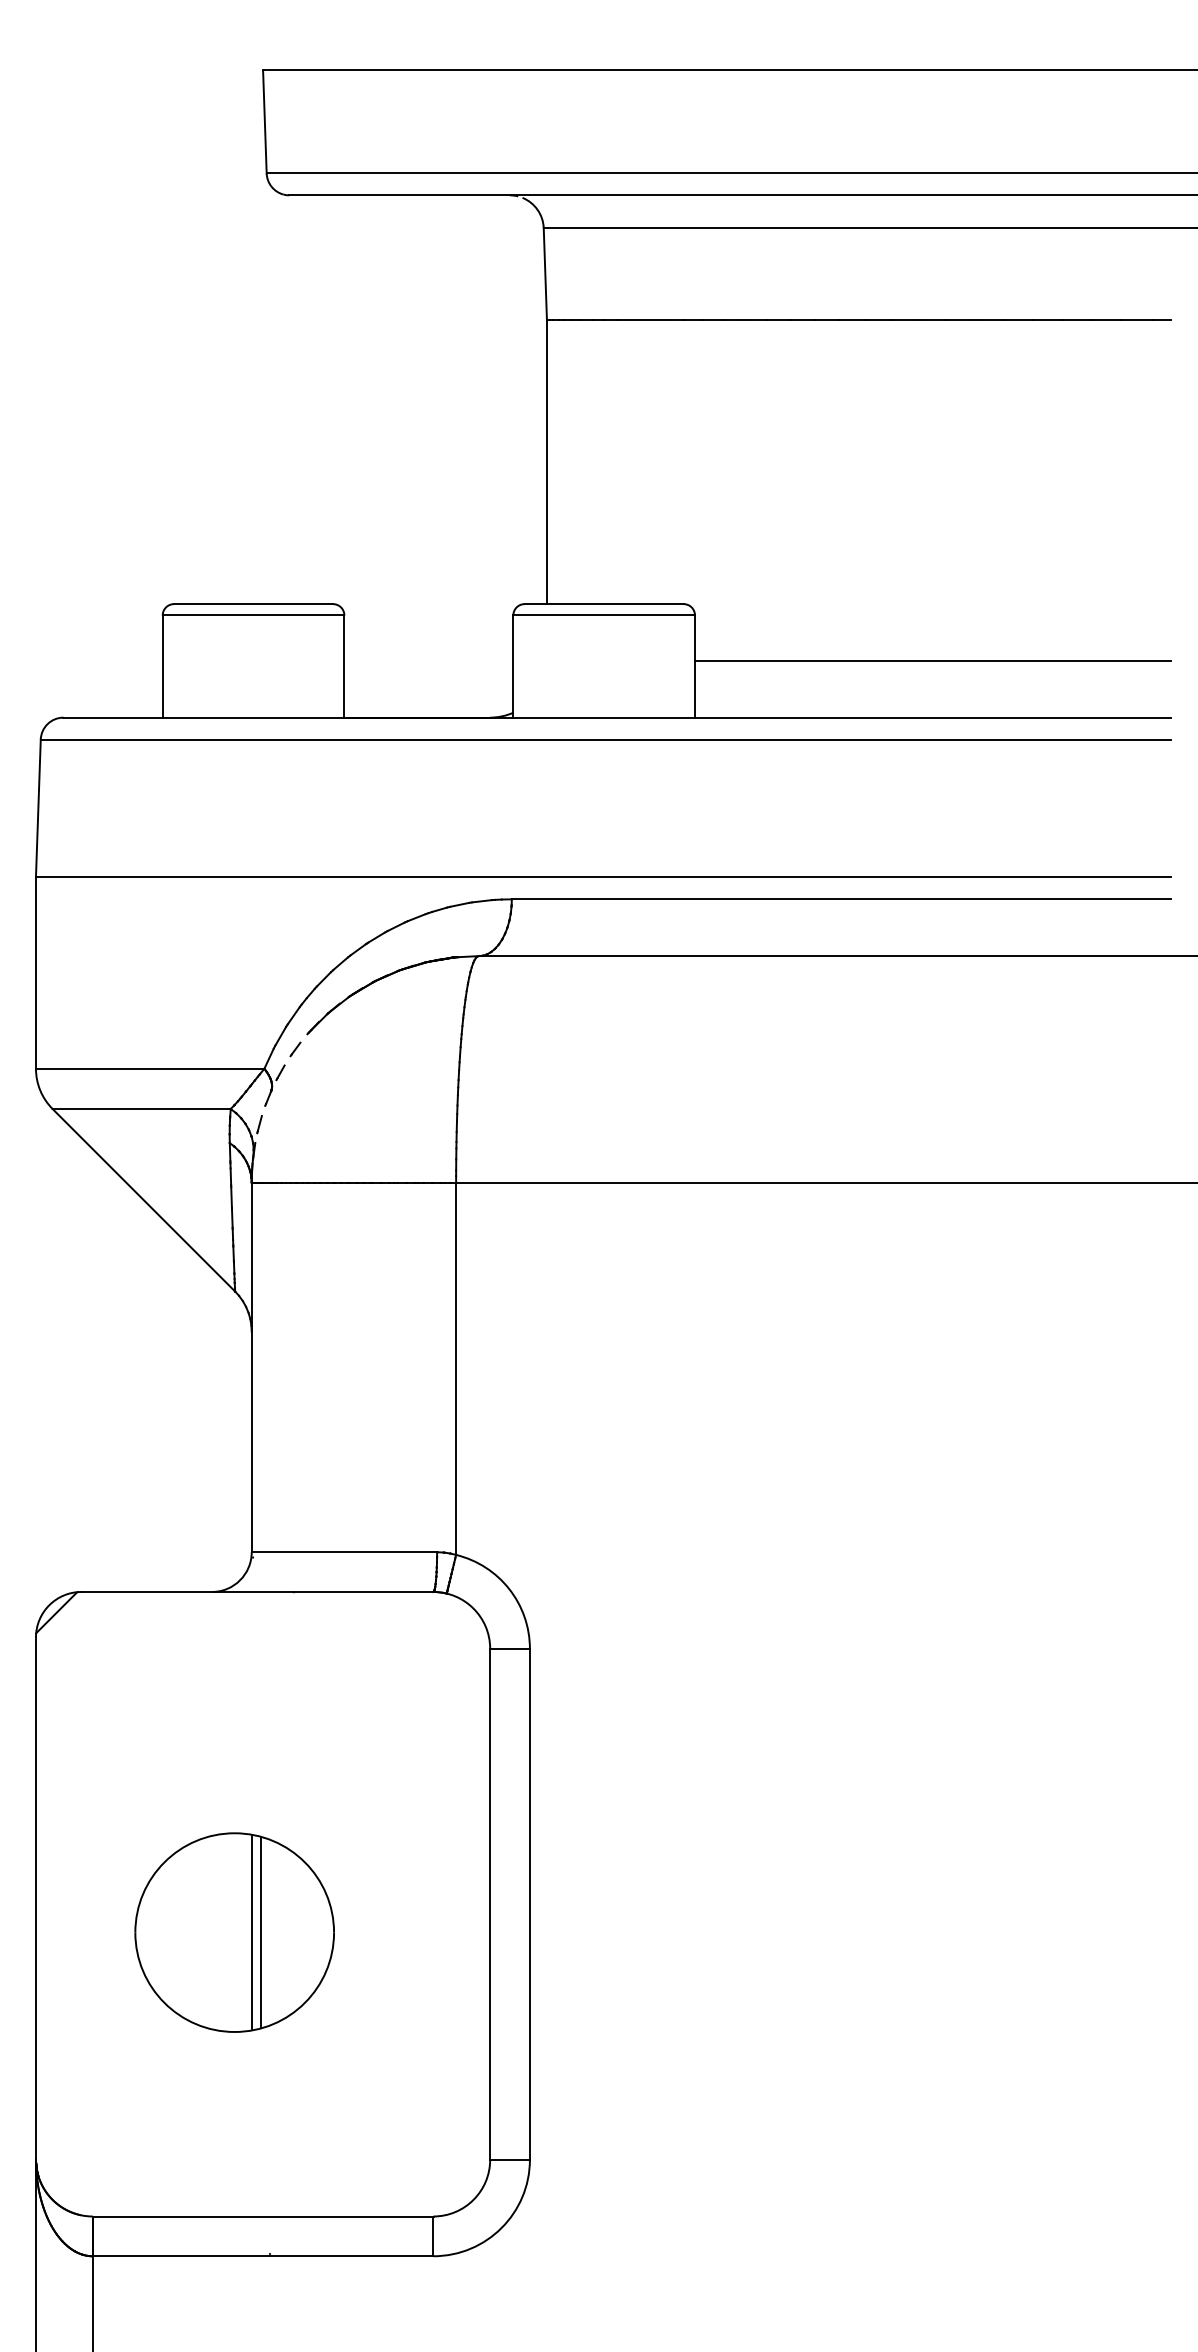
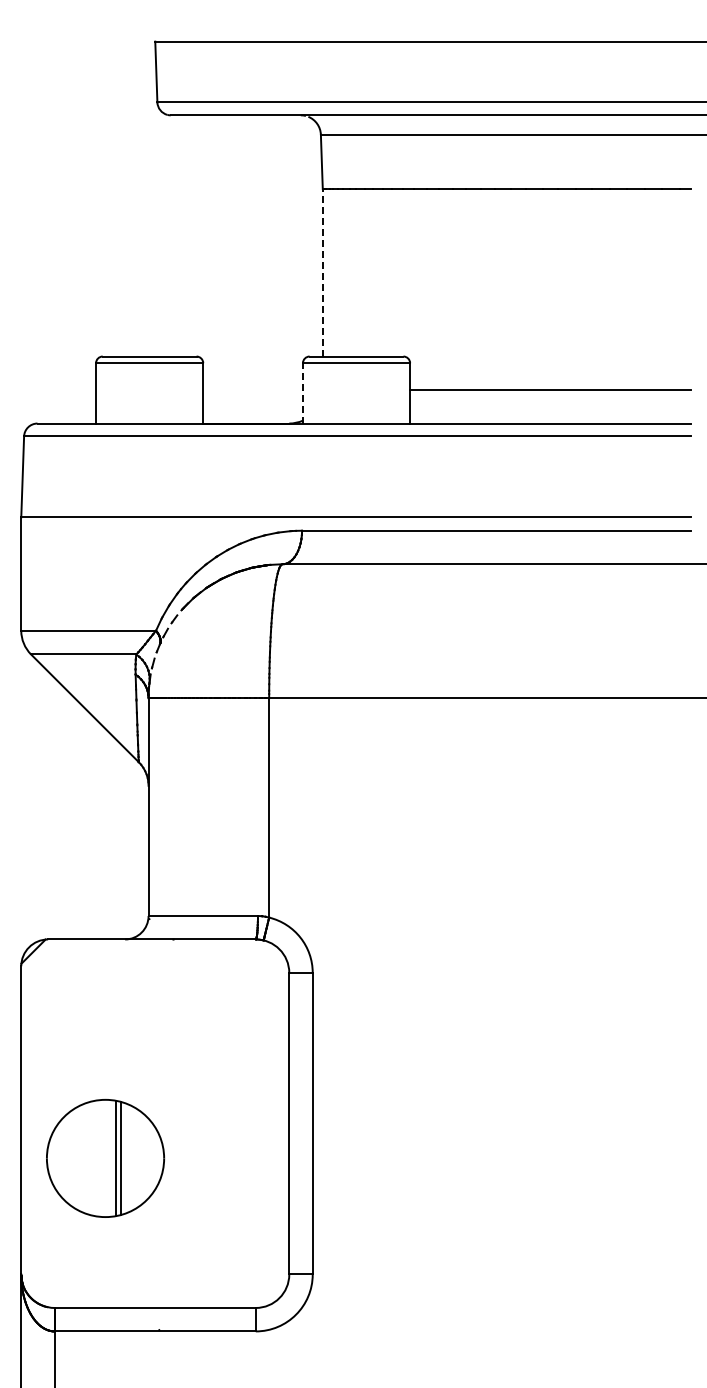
line: (546, 461) -> (322, 272), solid -> dashed
line: (512, 665) -> (302, 392), solid -> dashed
part: (234, 1932) -> (105, 1158), moved

